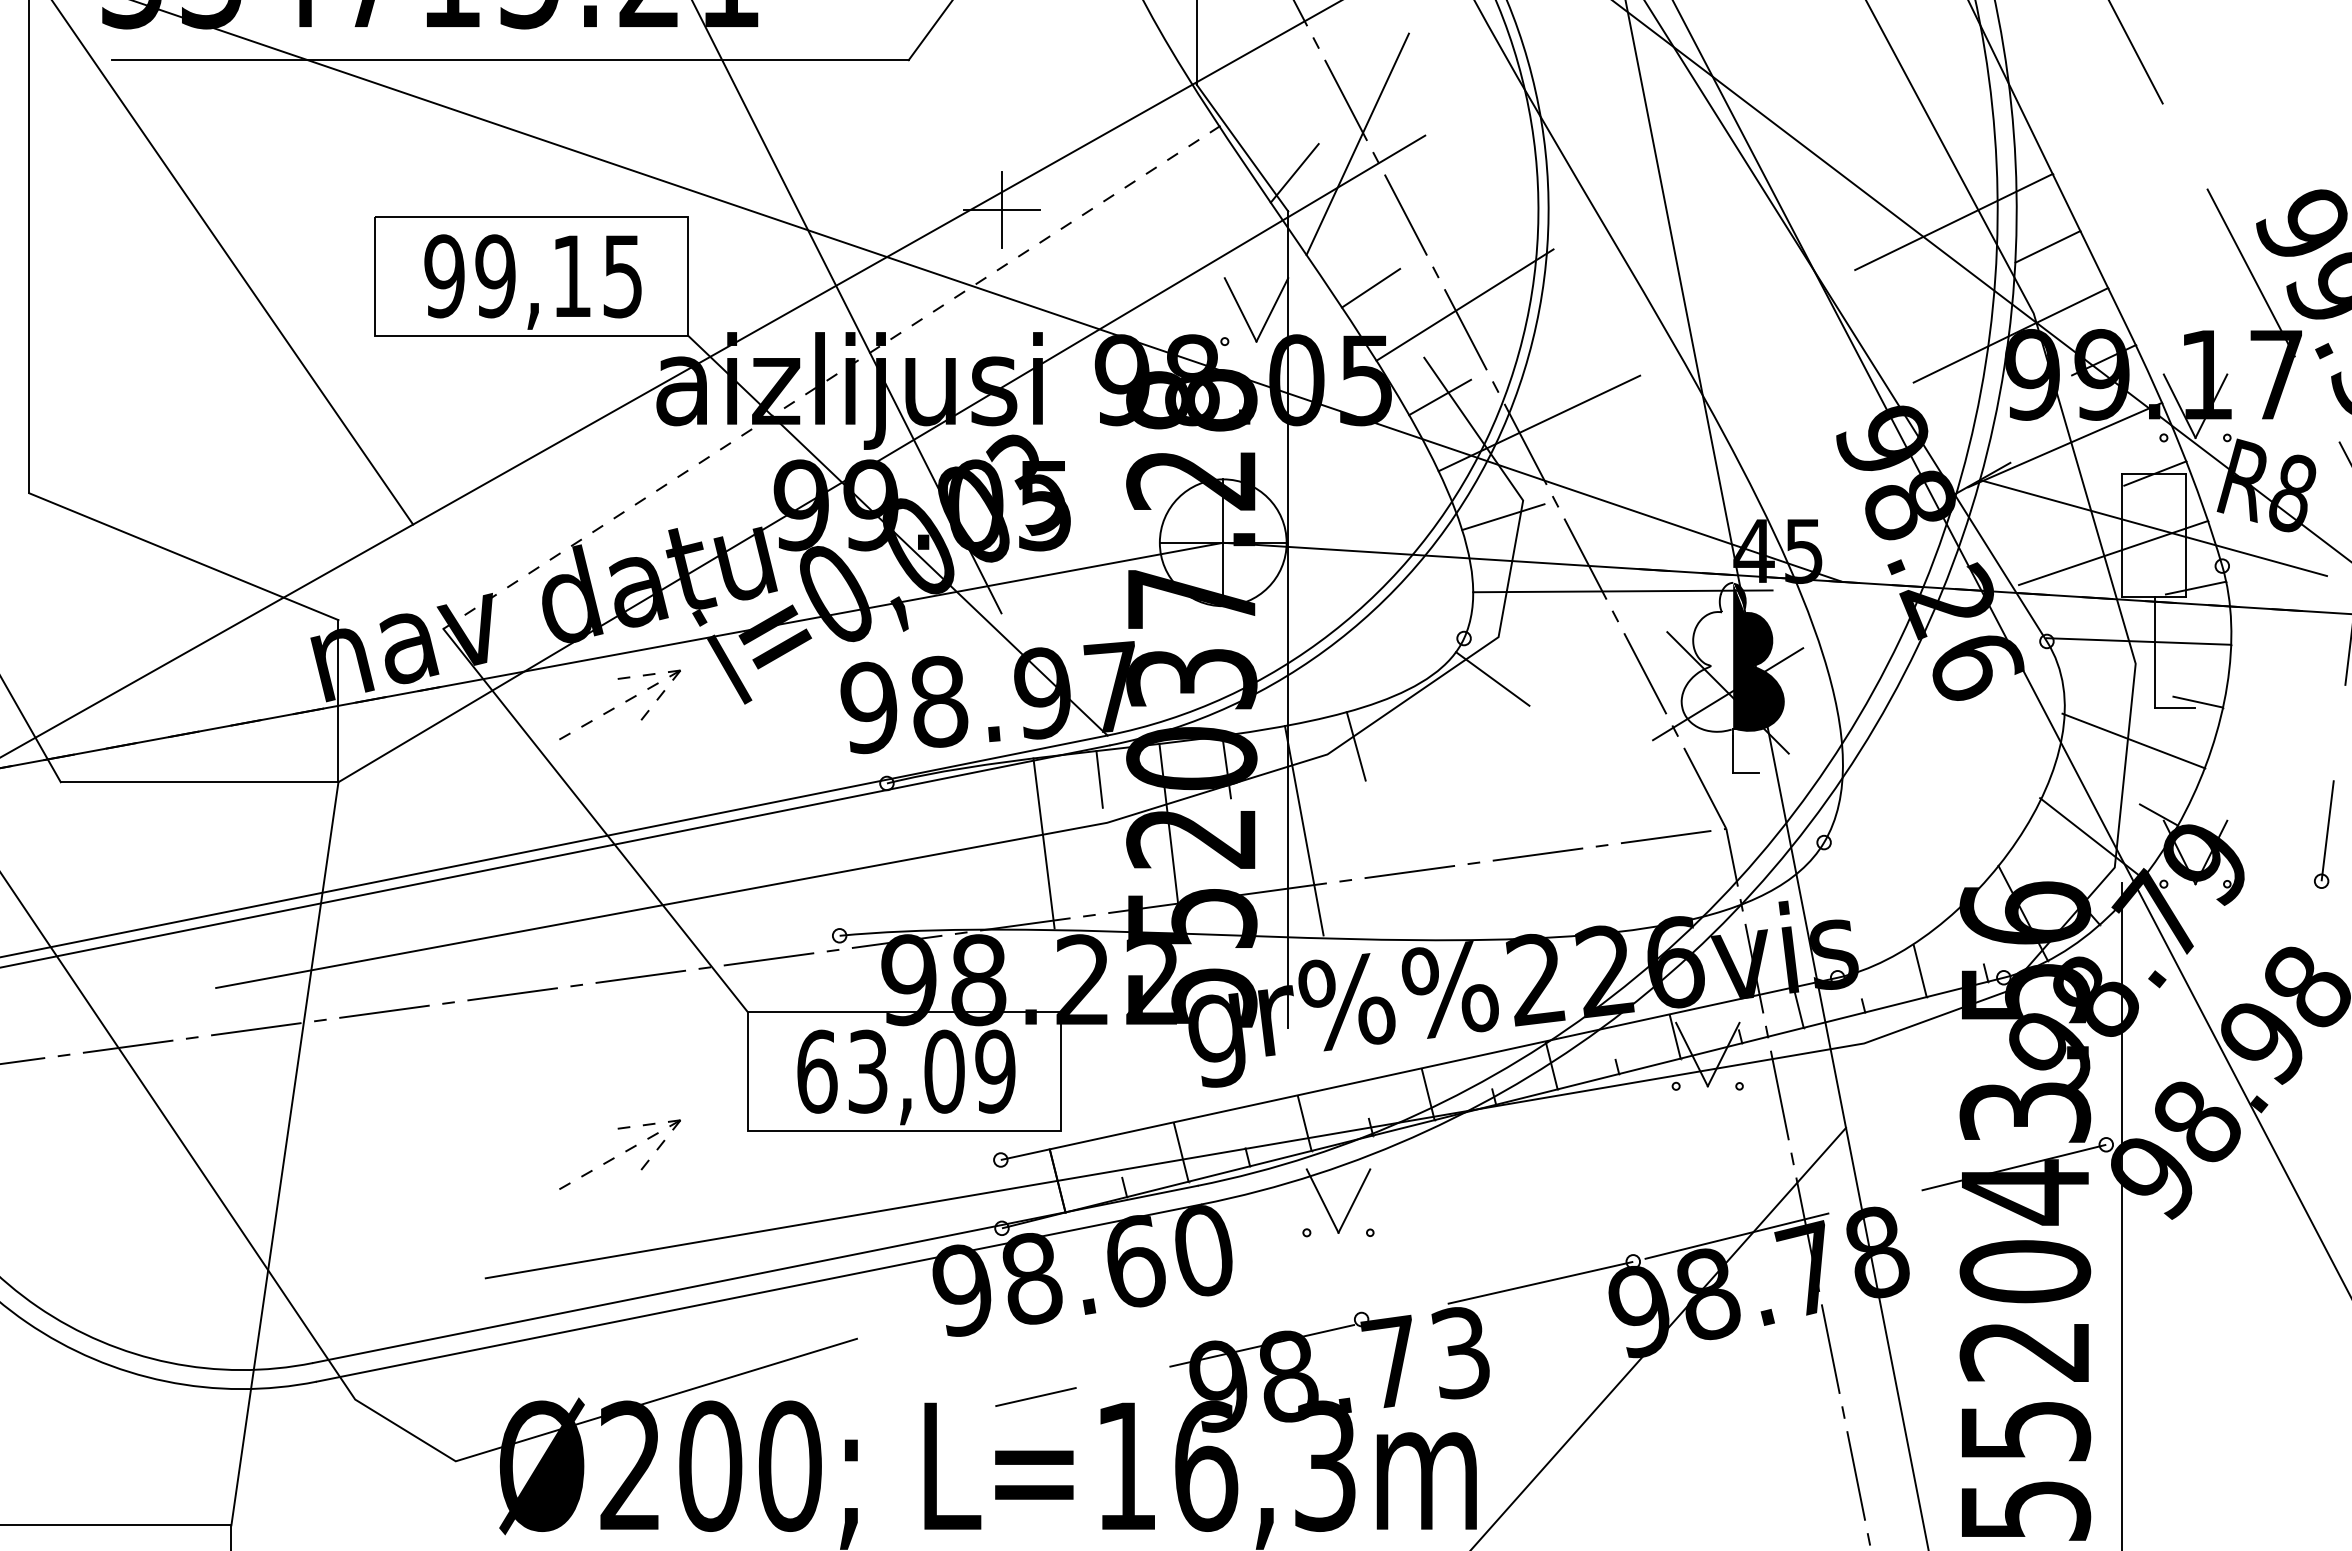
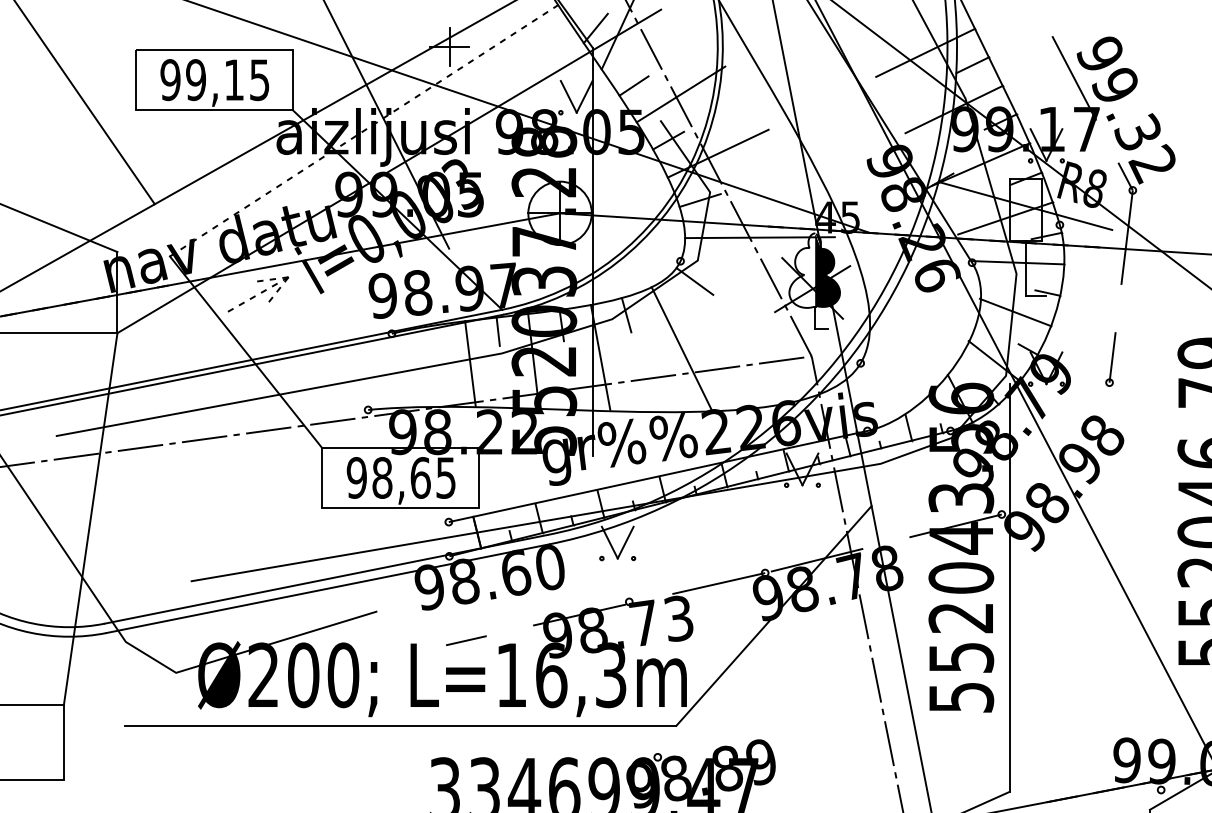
line: (1465, 812) -> (681, 348), added
text: (906, 1070) -> (401, 477), 63,09 -> 98,65
part: (618, 1154) -> (257, 519), removed

